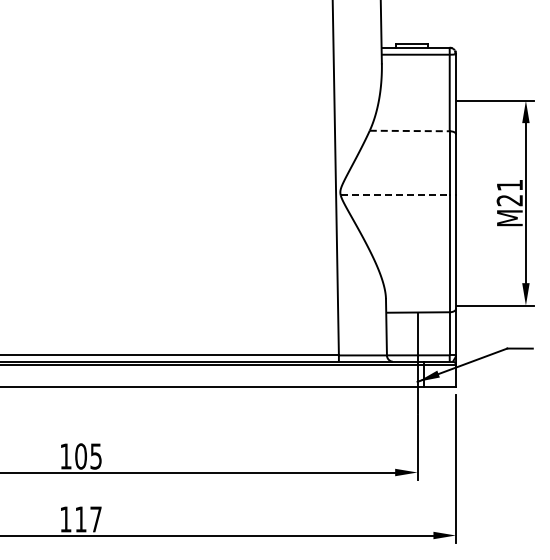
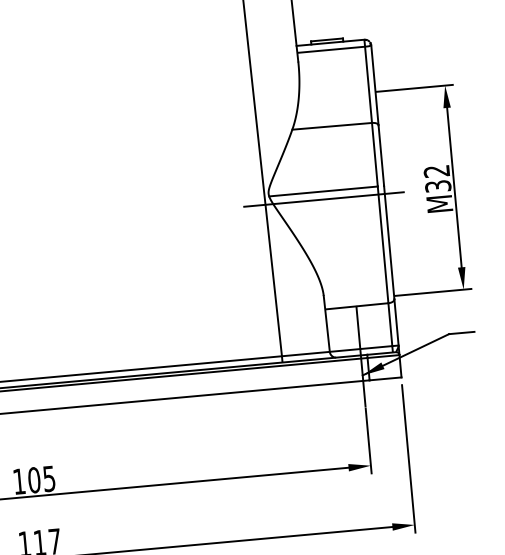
line: (409, 131) -> (331, 126), dashed -> solid
text: (509, 193) -> (437, 179), M21 -> M32
line: (395, 195) -> (323, 191), dashed -> solid
line: (394, 203) -> (323, 199), added

